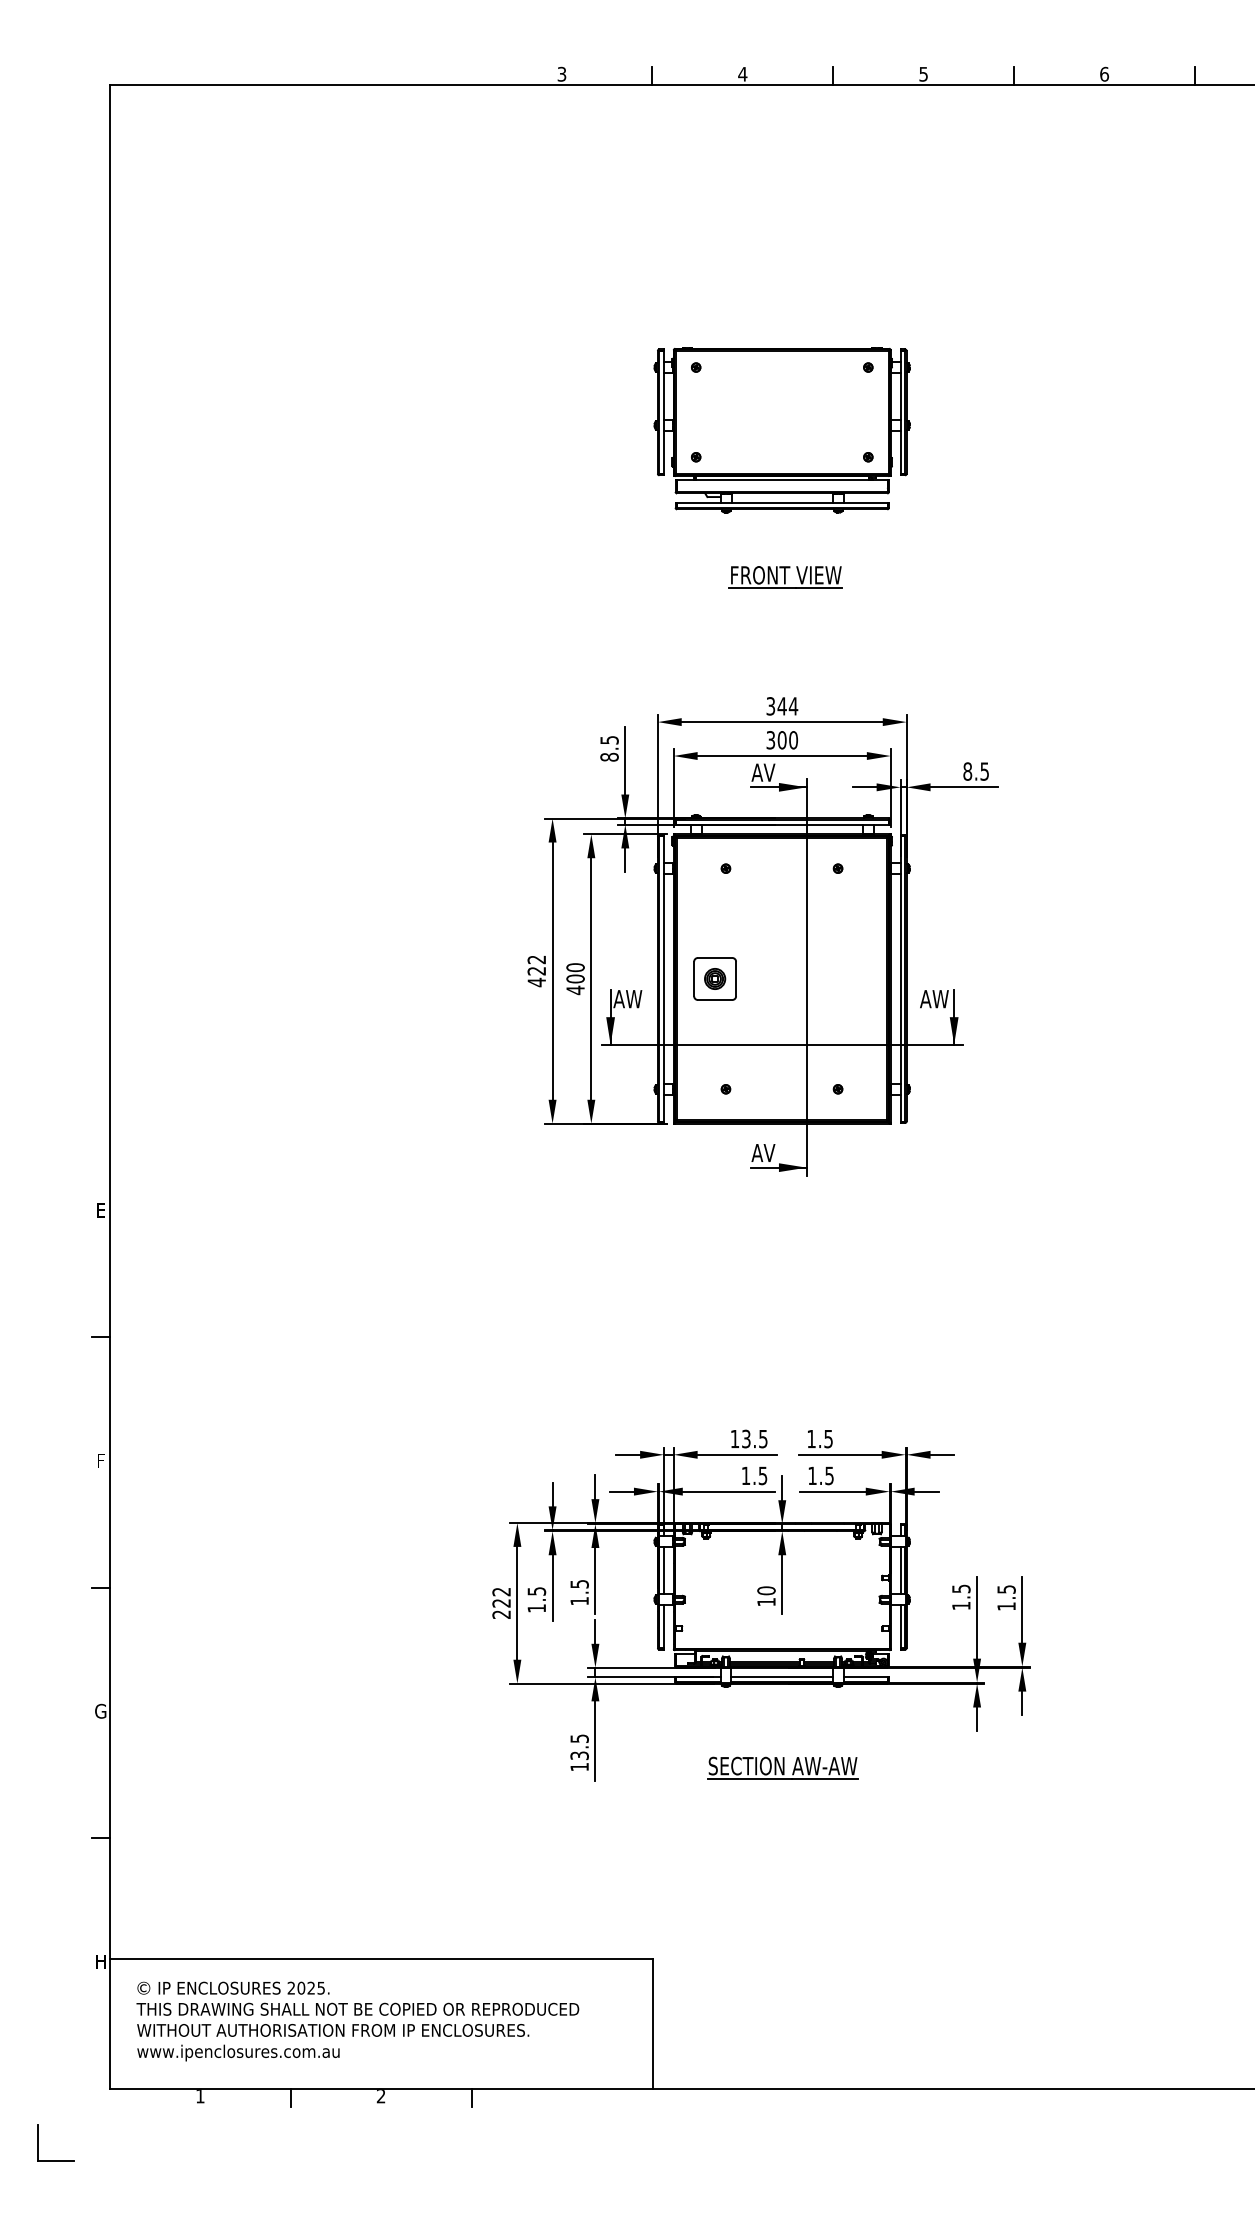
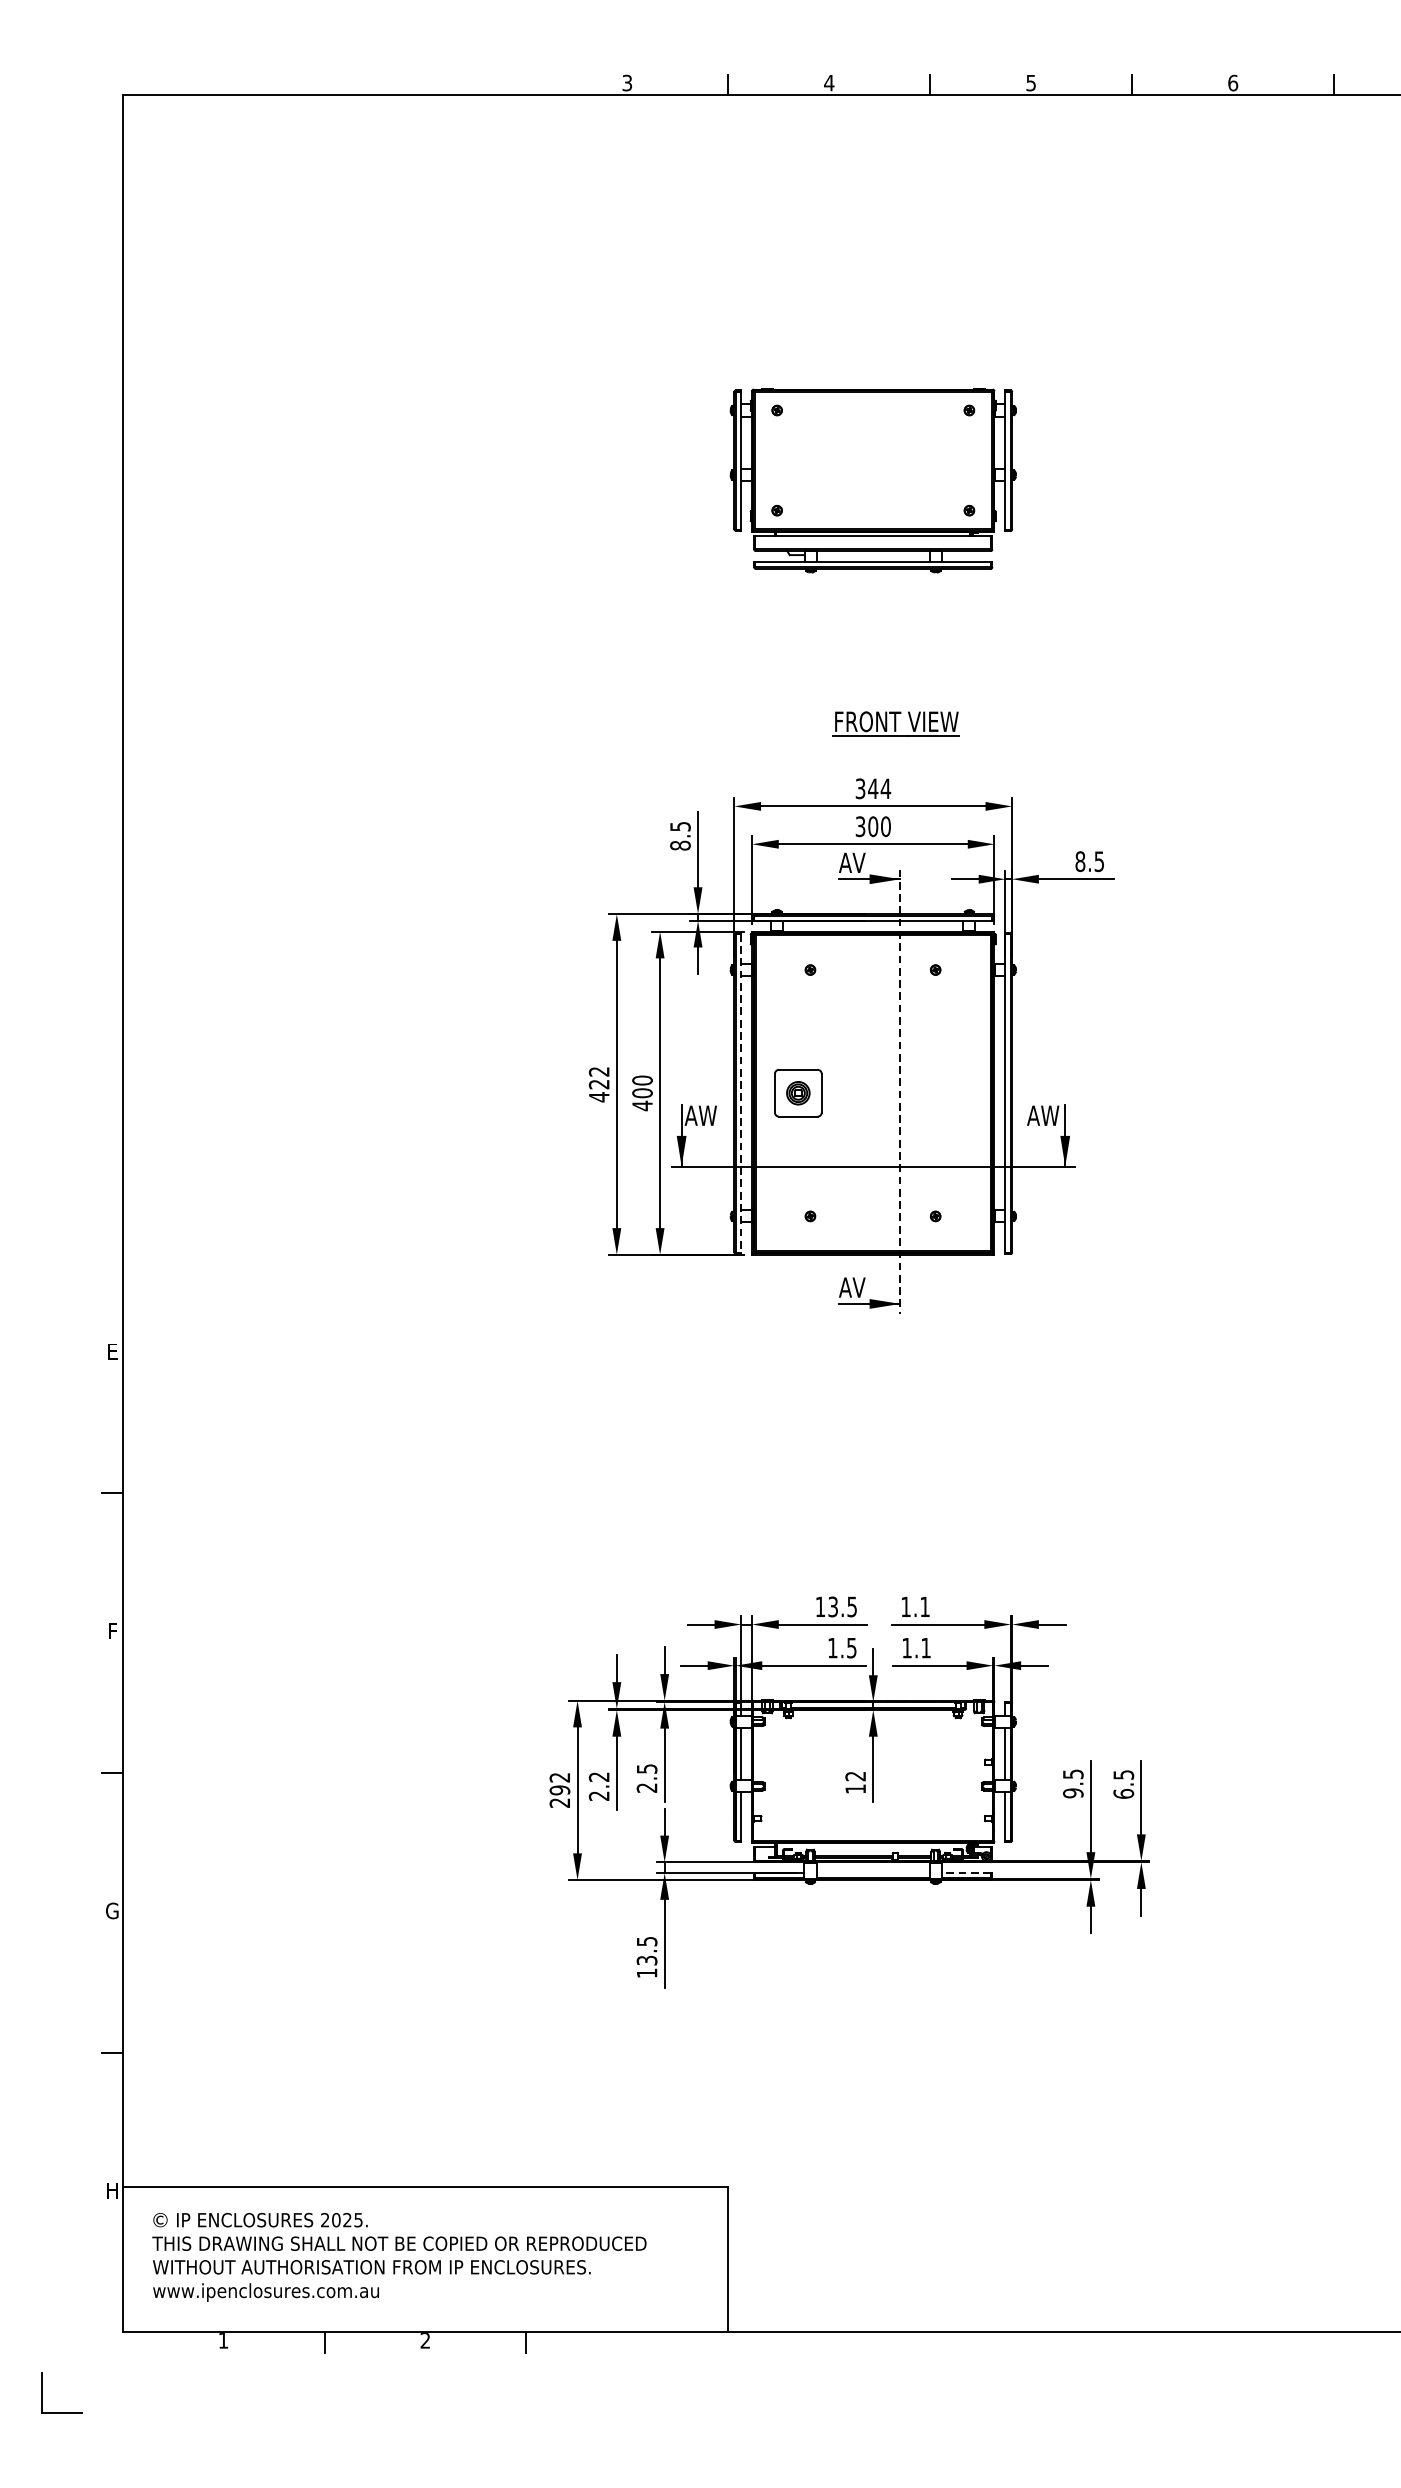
part: (785, 577) -> (895, 724), moved
line: (806, 977) -> (900, 1091), solid -> dashed
line: (663, 979) -> (740, 1093), solid -> dashed
text: (828, 1439) -> (924, 1607), 1.5 -> 1.1
text: (829, 1475) -> (926, 1647), 1.5 -> 1.1
text: (766, 1590) -> (855, 1776), 10 -> 12
text: (536, 1599) -> (598, 1786), 1.5 -> 2.2
text: (579, 1601) -> (646, 1788), 1.5 -> 2.5
text: (501, 1603) -> (559, 1790), 222 -> 292
text: (961, 1605) -> (1073, 1792), 1.5 -> 9.5
text: (1006, 1606) -> (1123, 1793), 1.5 -> 6.5
line: (781, 1677) -> (872, 1873), removed
line: (865, 1677) -> (966, 1873), solid -> dashed
part: (782, 1767) -> (873, 1973), removed

